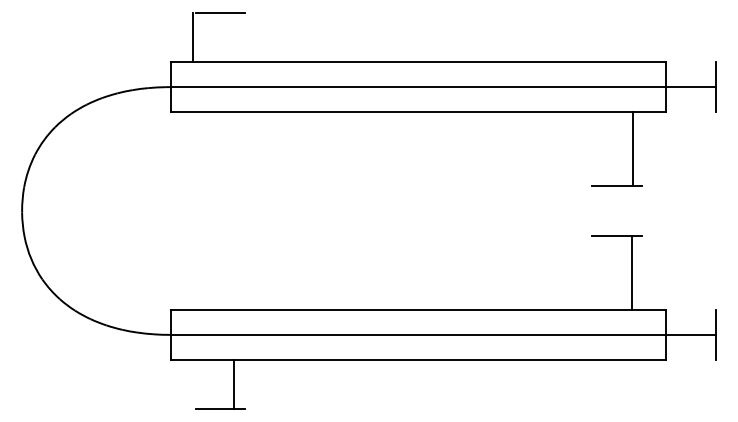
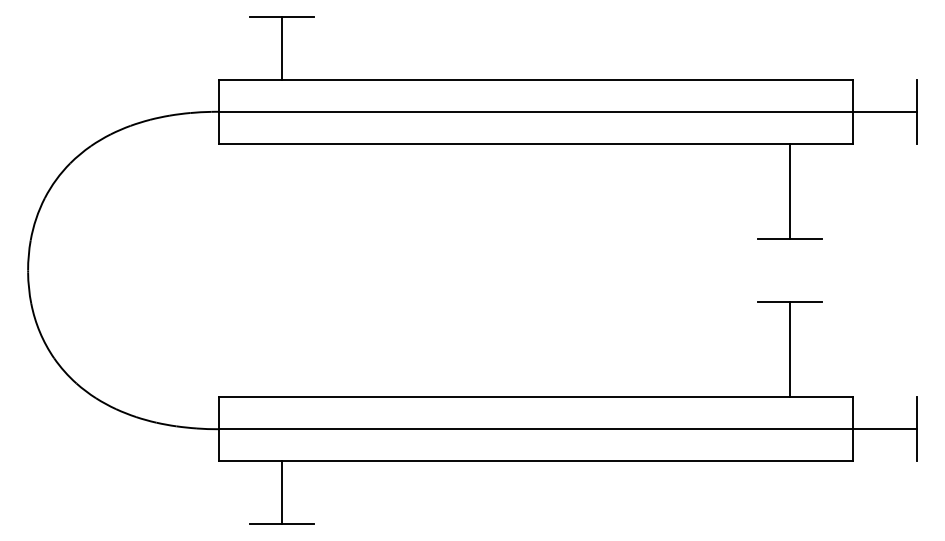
line: (193, 37) -> (282, 48), moved
line: (632, 148) -> (789, 190), moved
line: (631, 272) -> (789, 349), moved
line: (234, 384) -> (282, 492), moved

